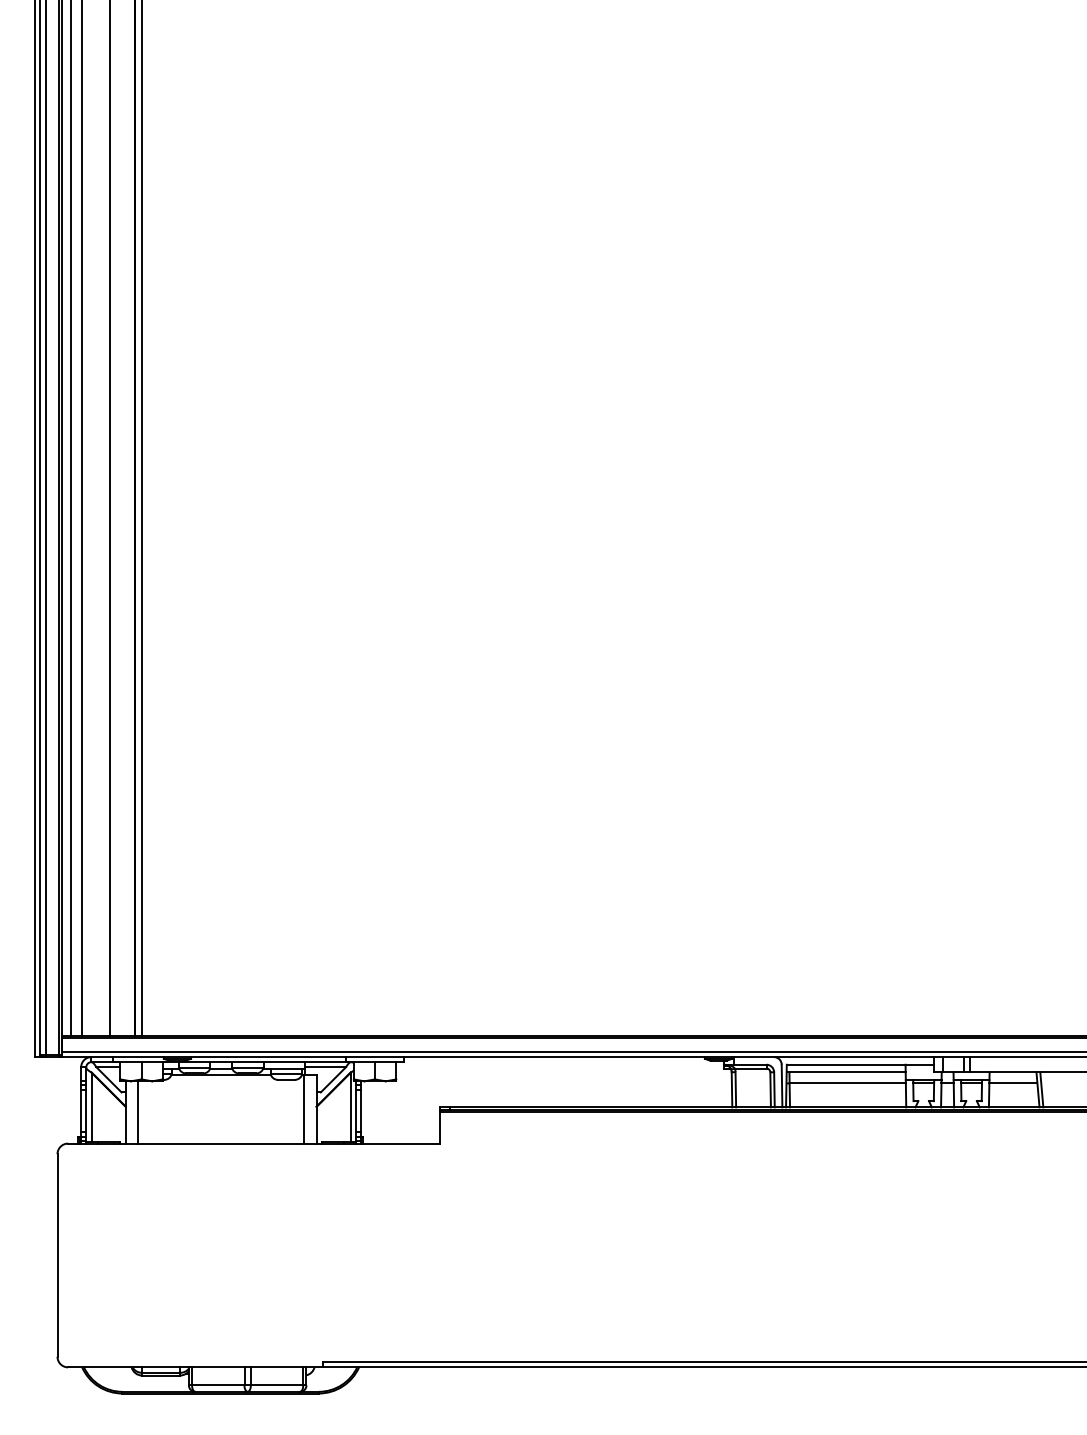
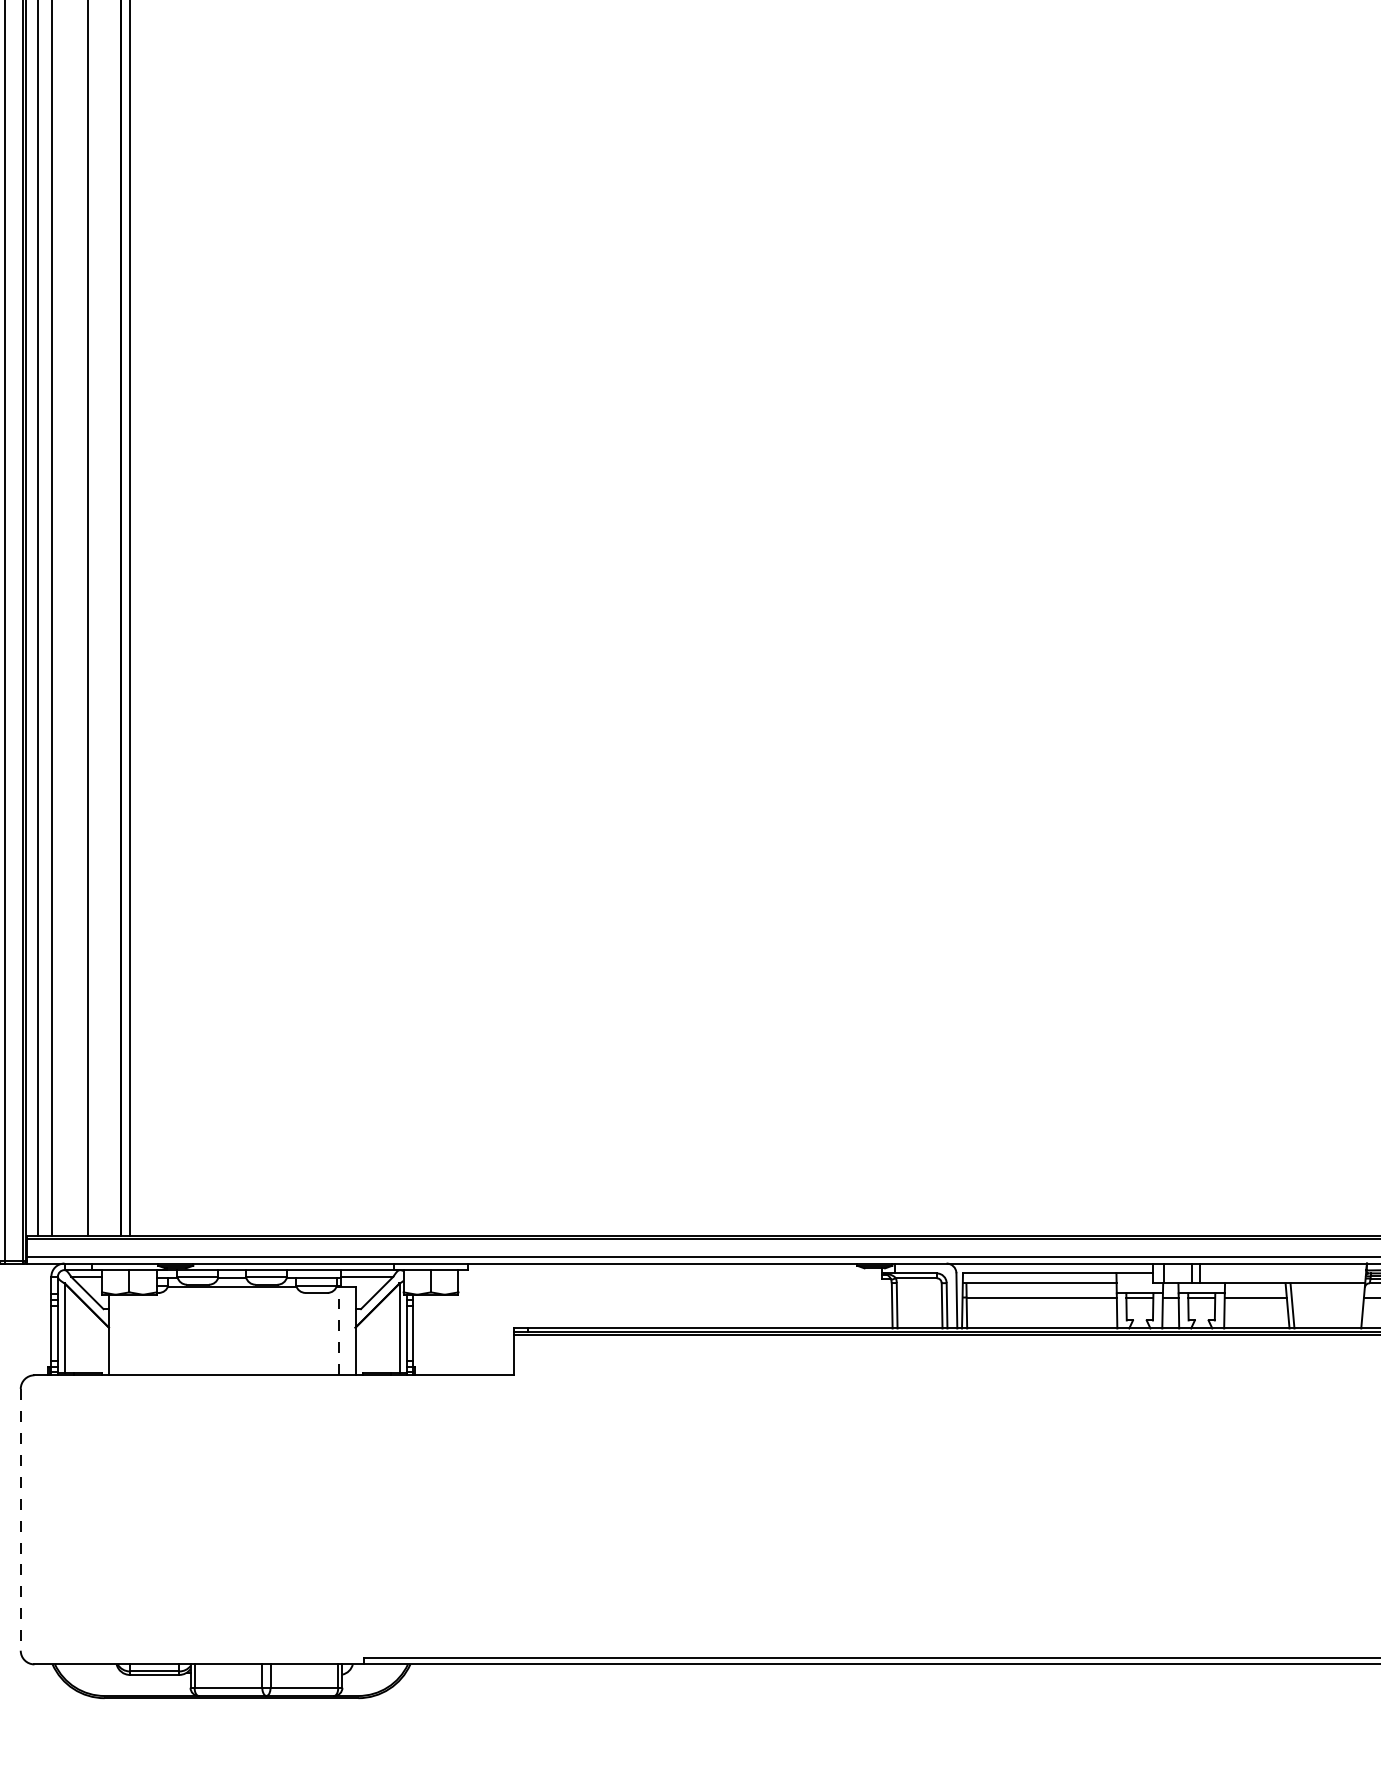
line: (303, 1108) -> (338, 1329), solid -> dashed
line: (138, 1112) -> (125, 1335), removed
line: (57, 1255) -> (20, 1519), solid -> dashed

